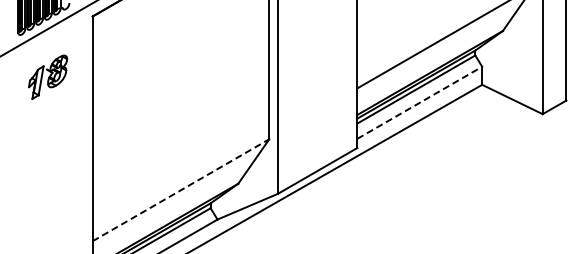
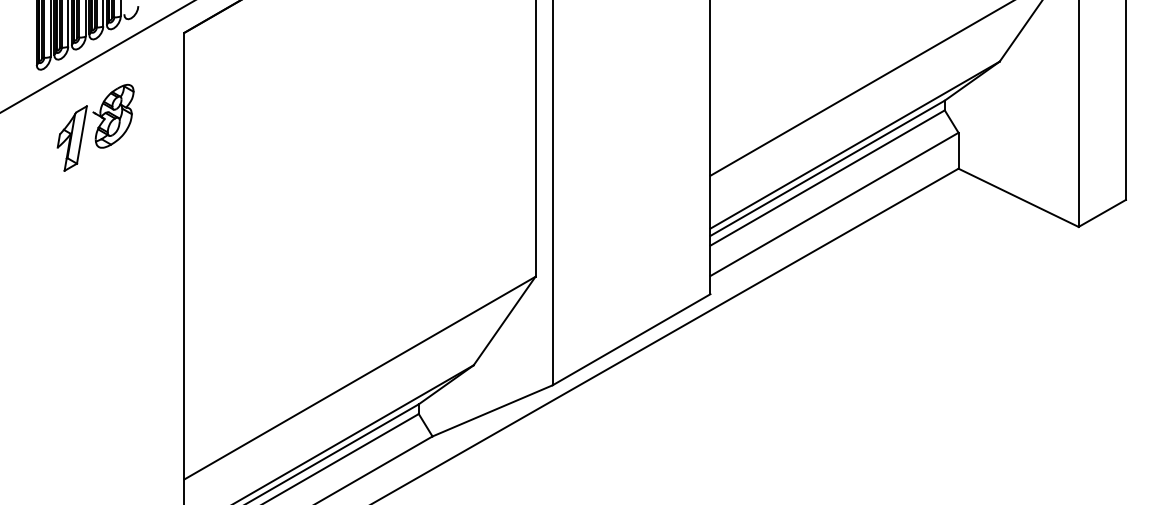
part: (48, 76) -> (96, 126), moved
line: (420, 102) -> (835, 203), dashed -> solid
line: (181, 190) -> (360, 378), dashed -> solid

